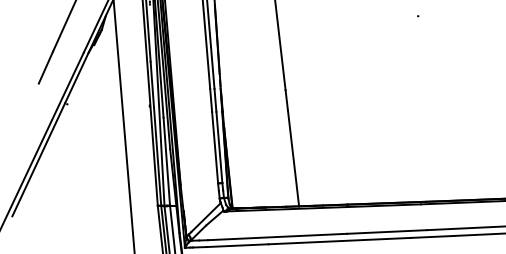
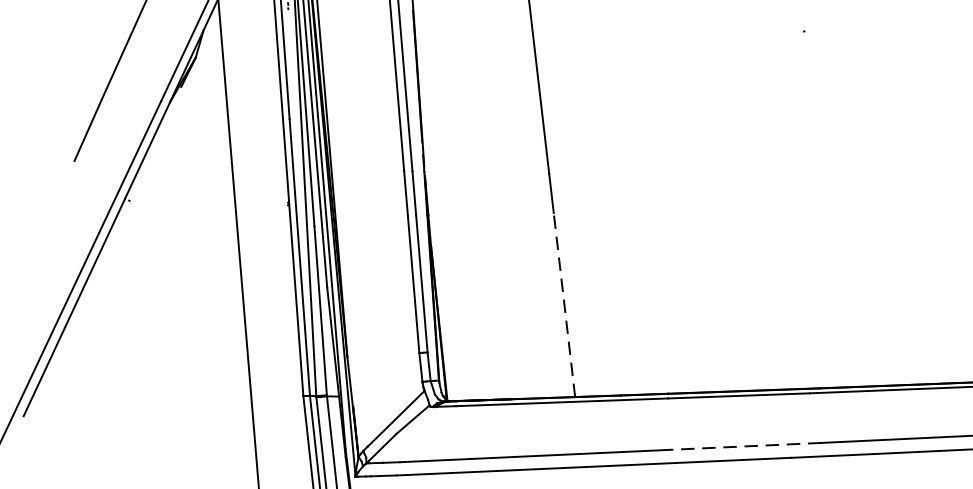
line: (293, 157) -> (564, 303), solid -> dashed
line: (386, 232) -> (743, 447), solid -> dashed

